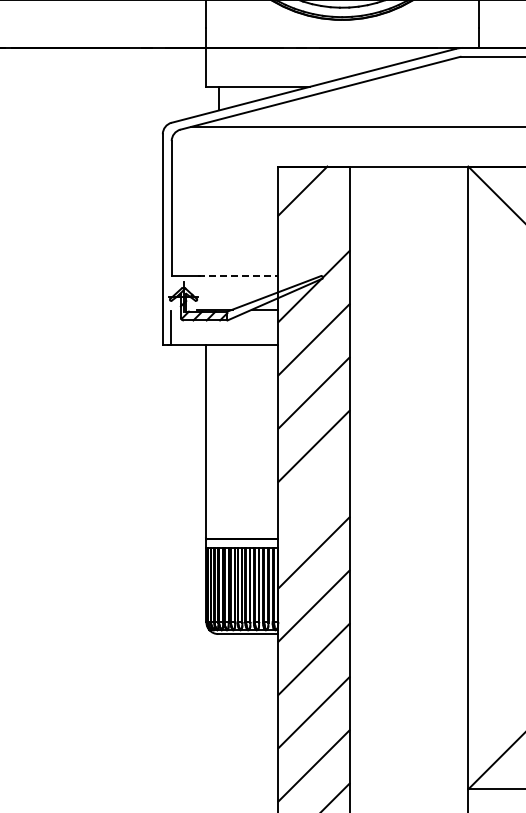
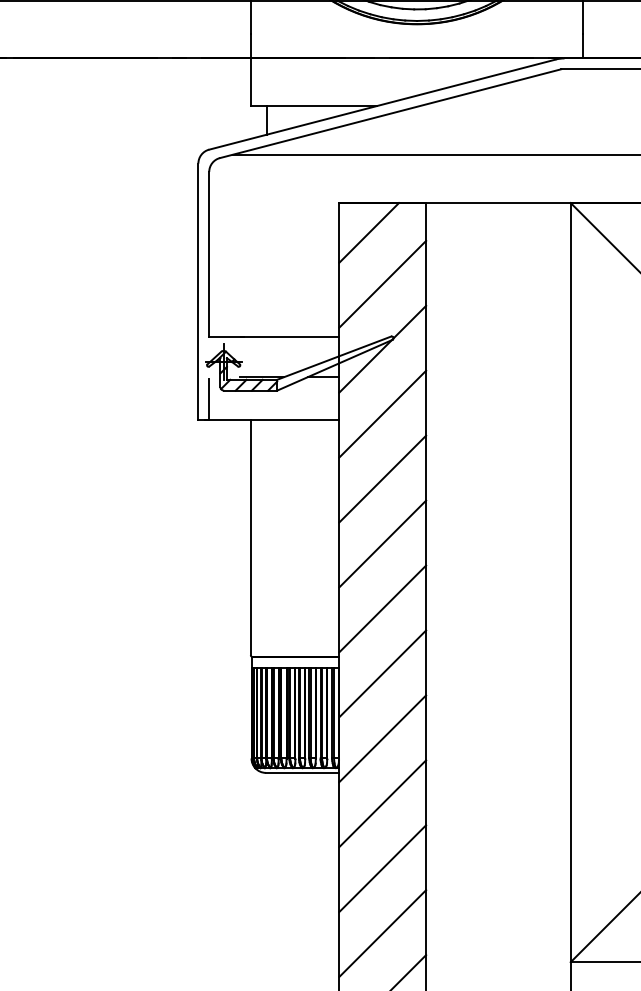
line: (313, 232) -> (382, 283), added
line: (238, 276) -> (290, 337), dashed -> solid
line: (313, 499) -> (382, 608), added

